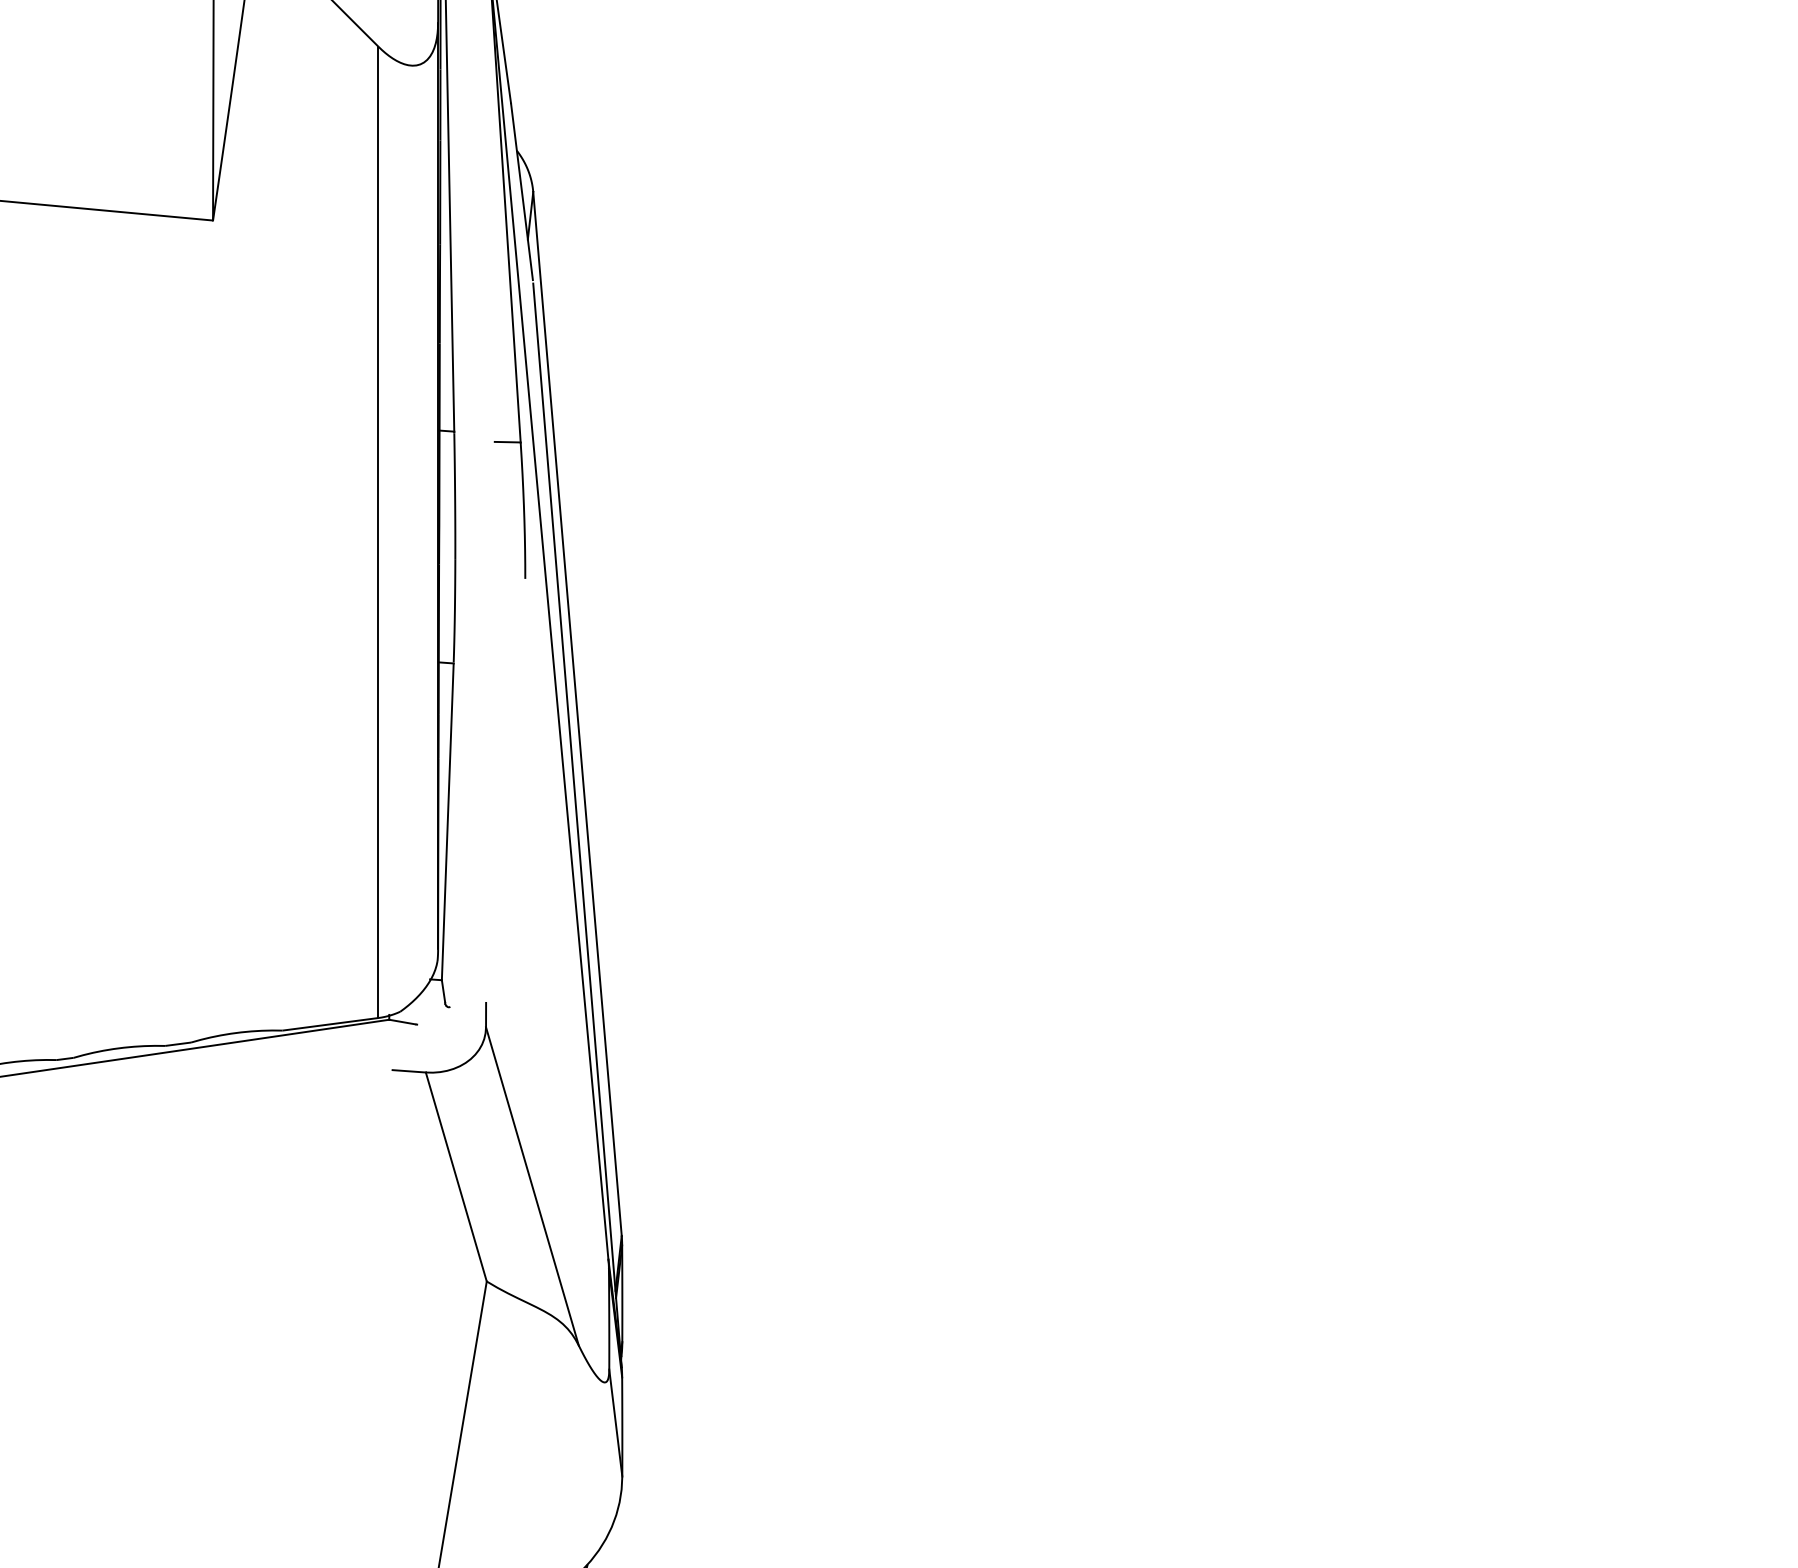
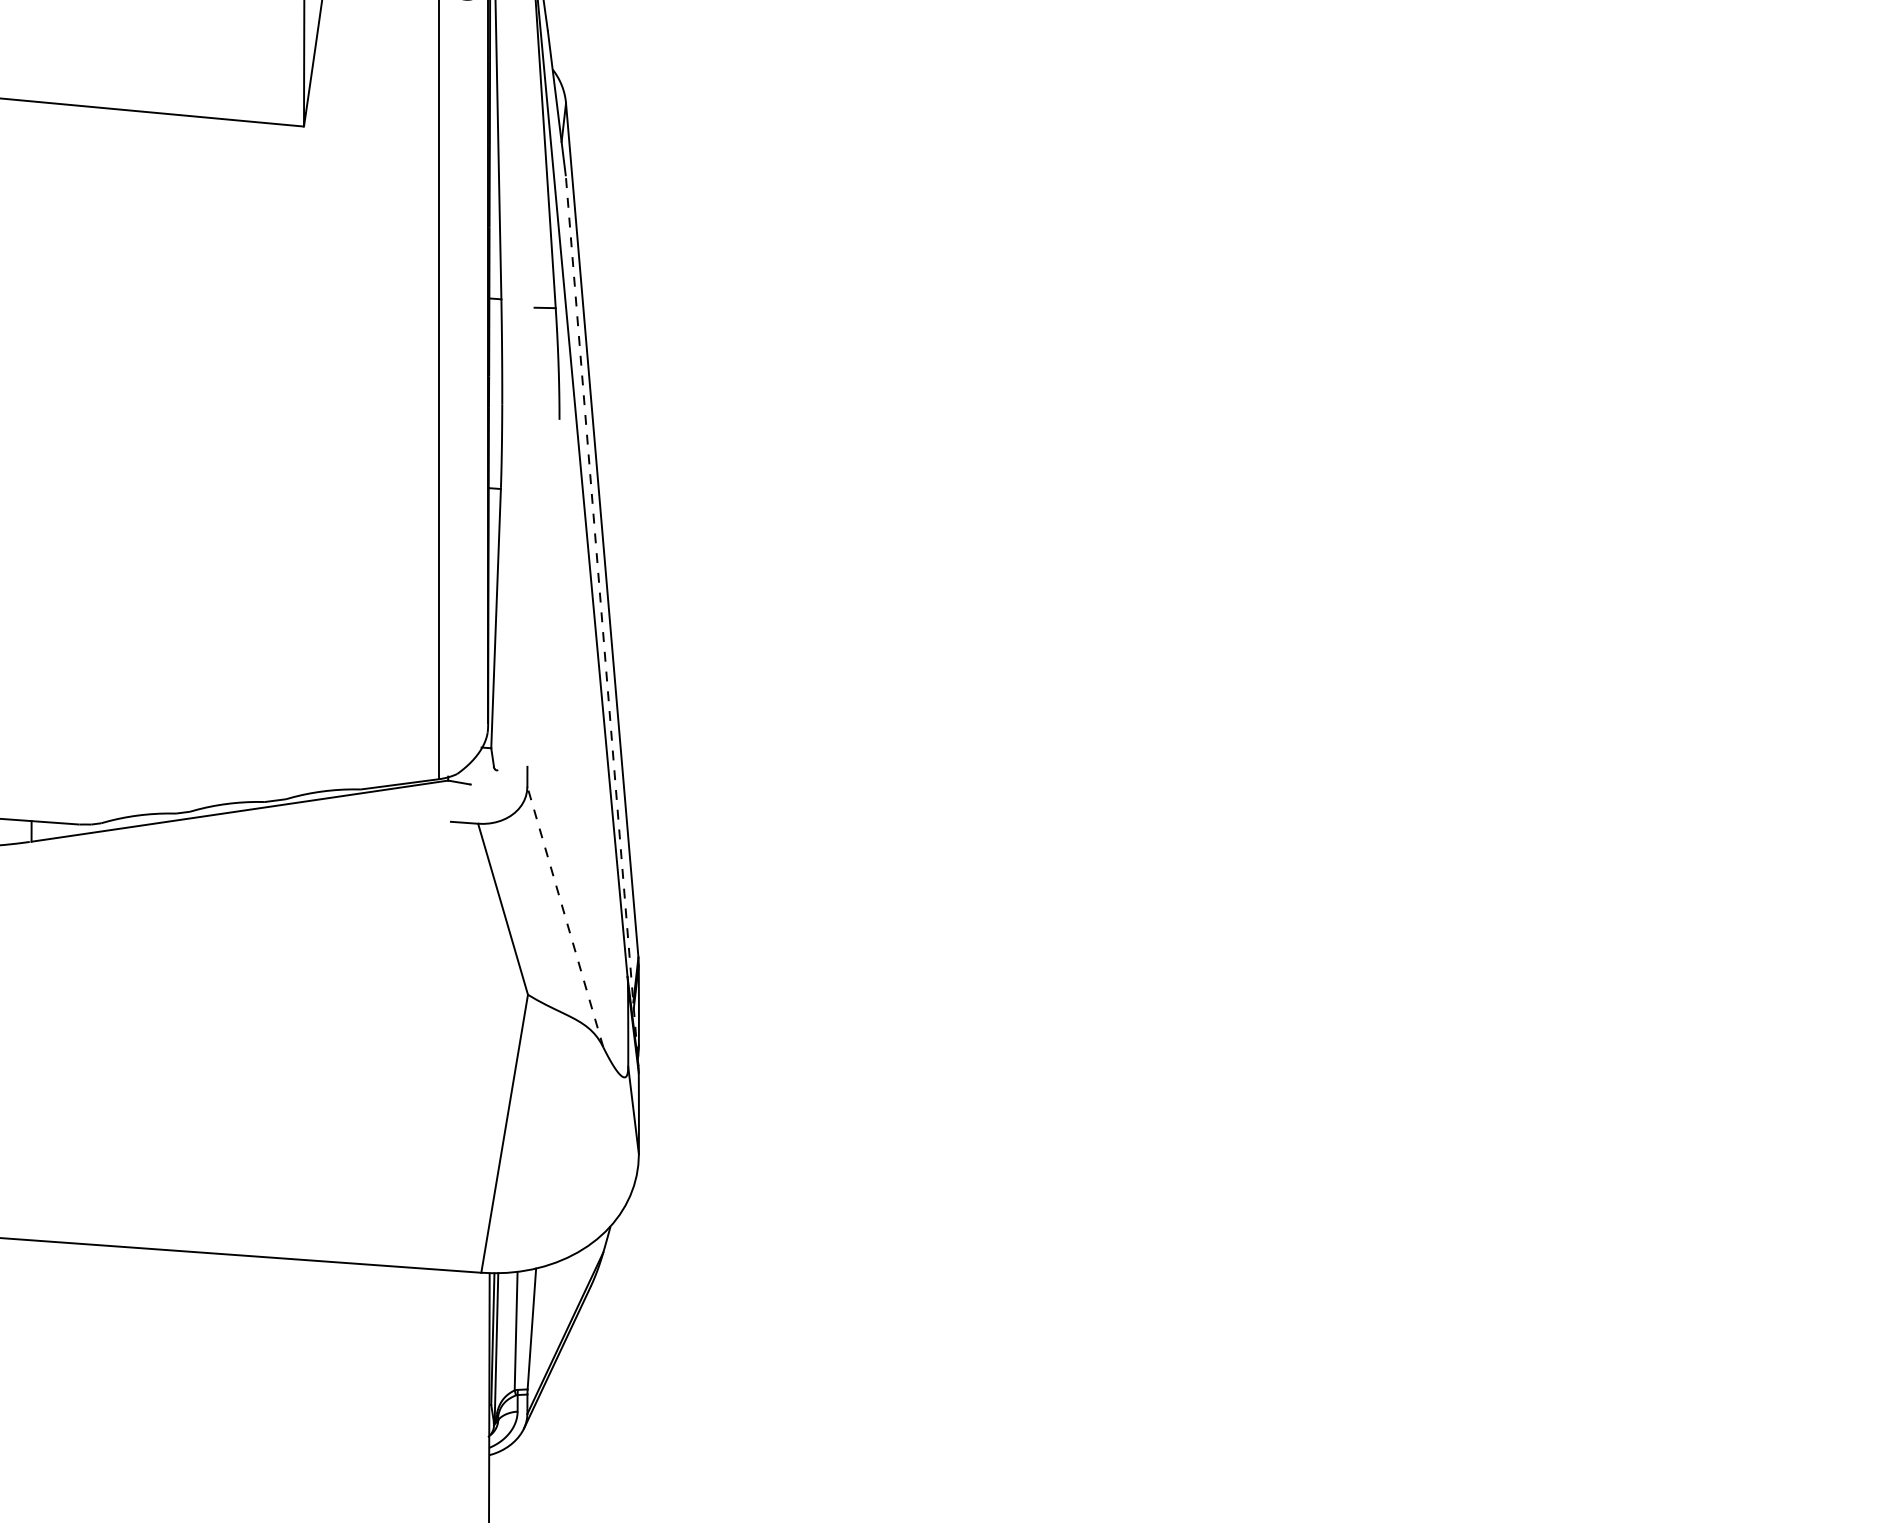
line: (577, 825) -> (602, 621), solid -> dashed
line: (532, 1187) -> (565, 917), solid -> dashed

